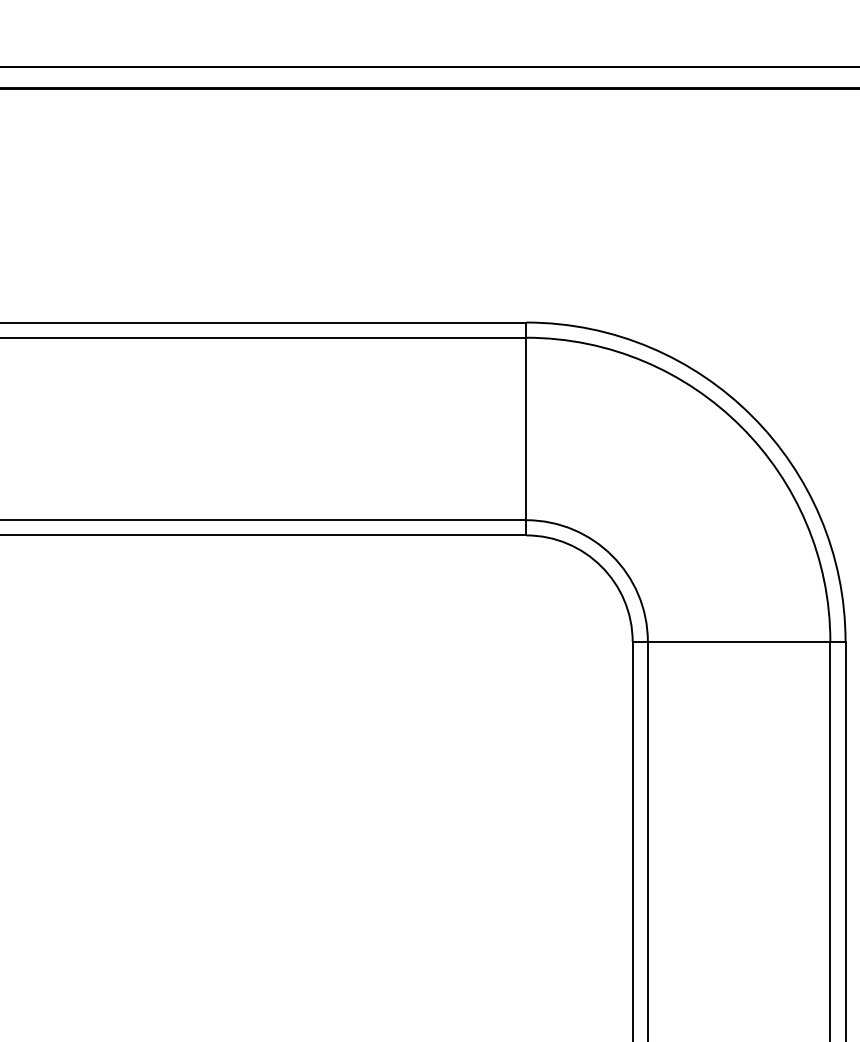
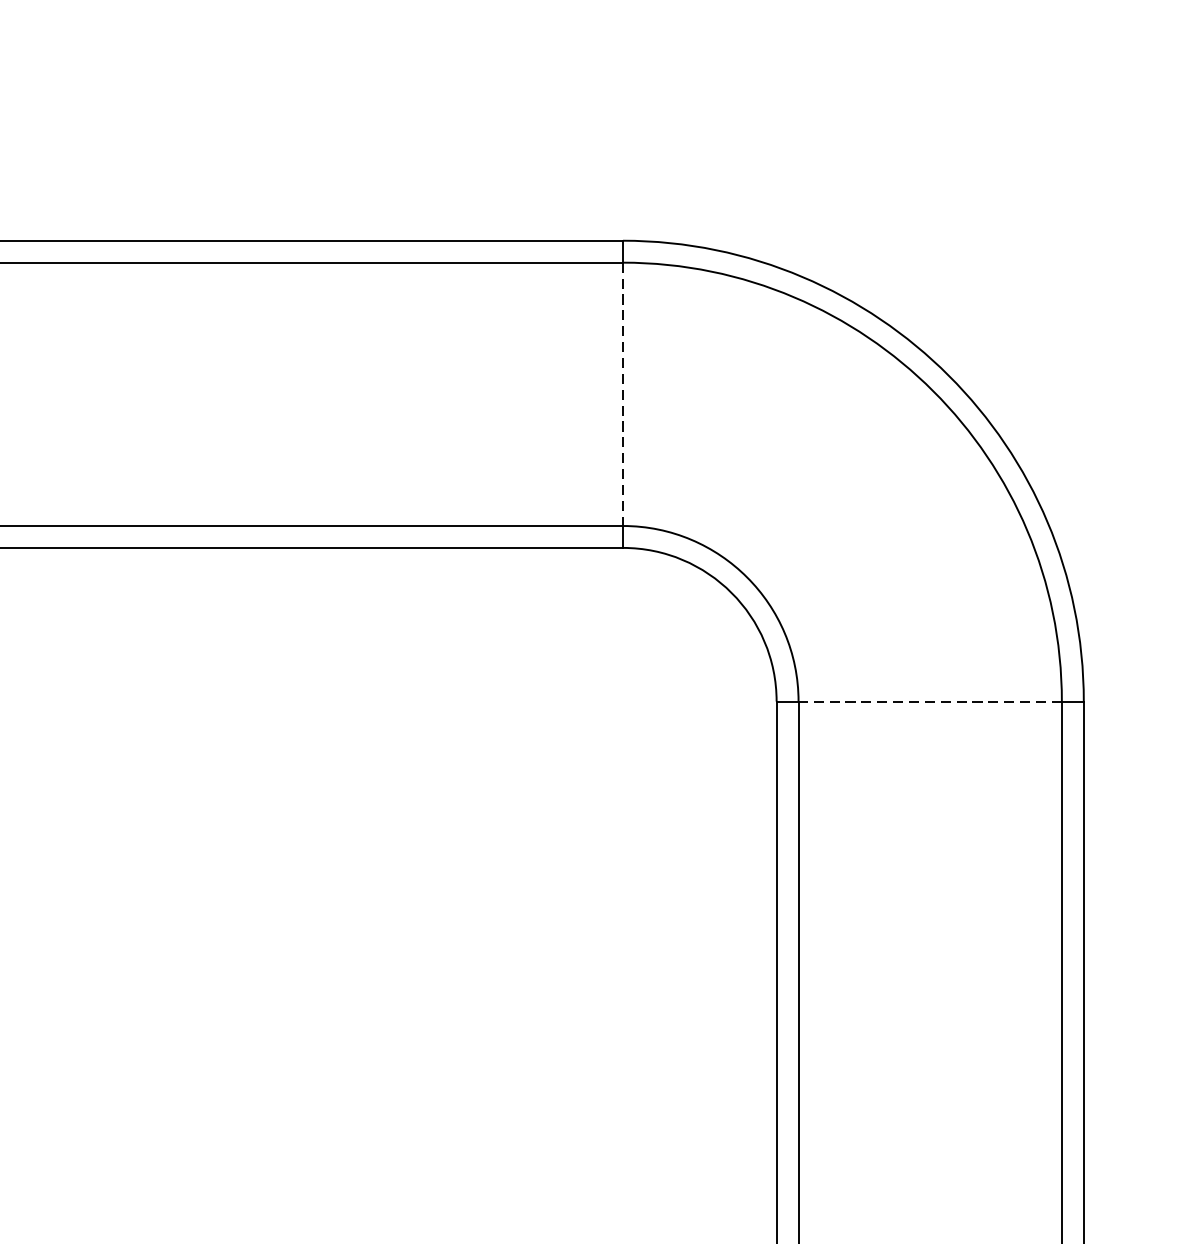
line: (526, 429) -> (623, 395), solid -> dashed
line: (738, 641) -> (929, 701), solid -> dashed

